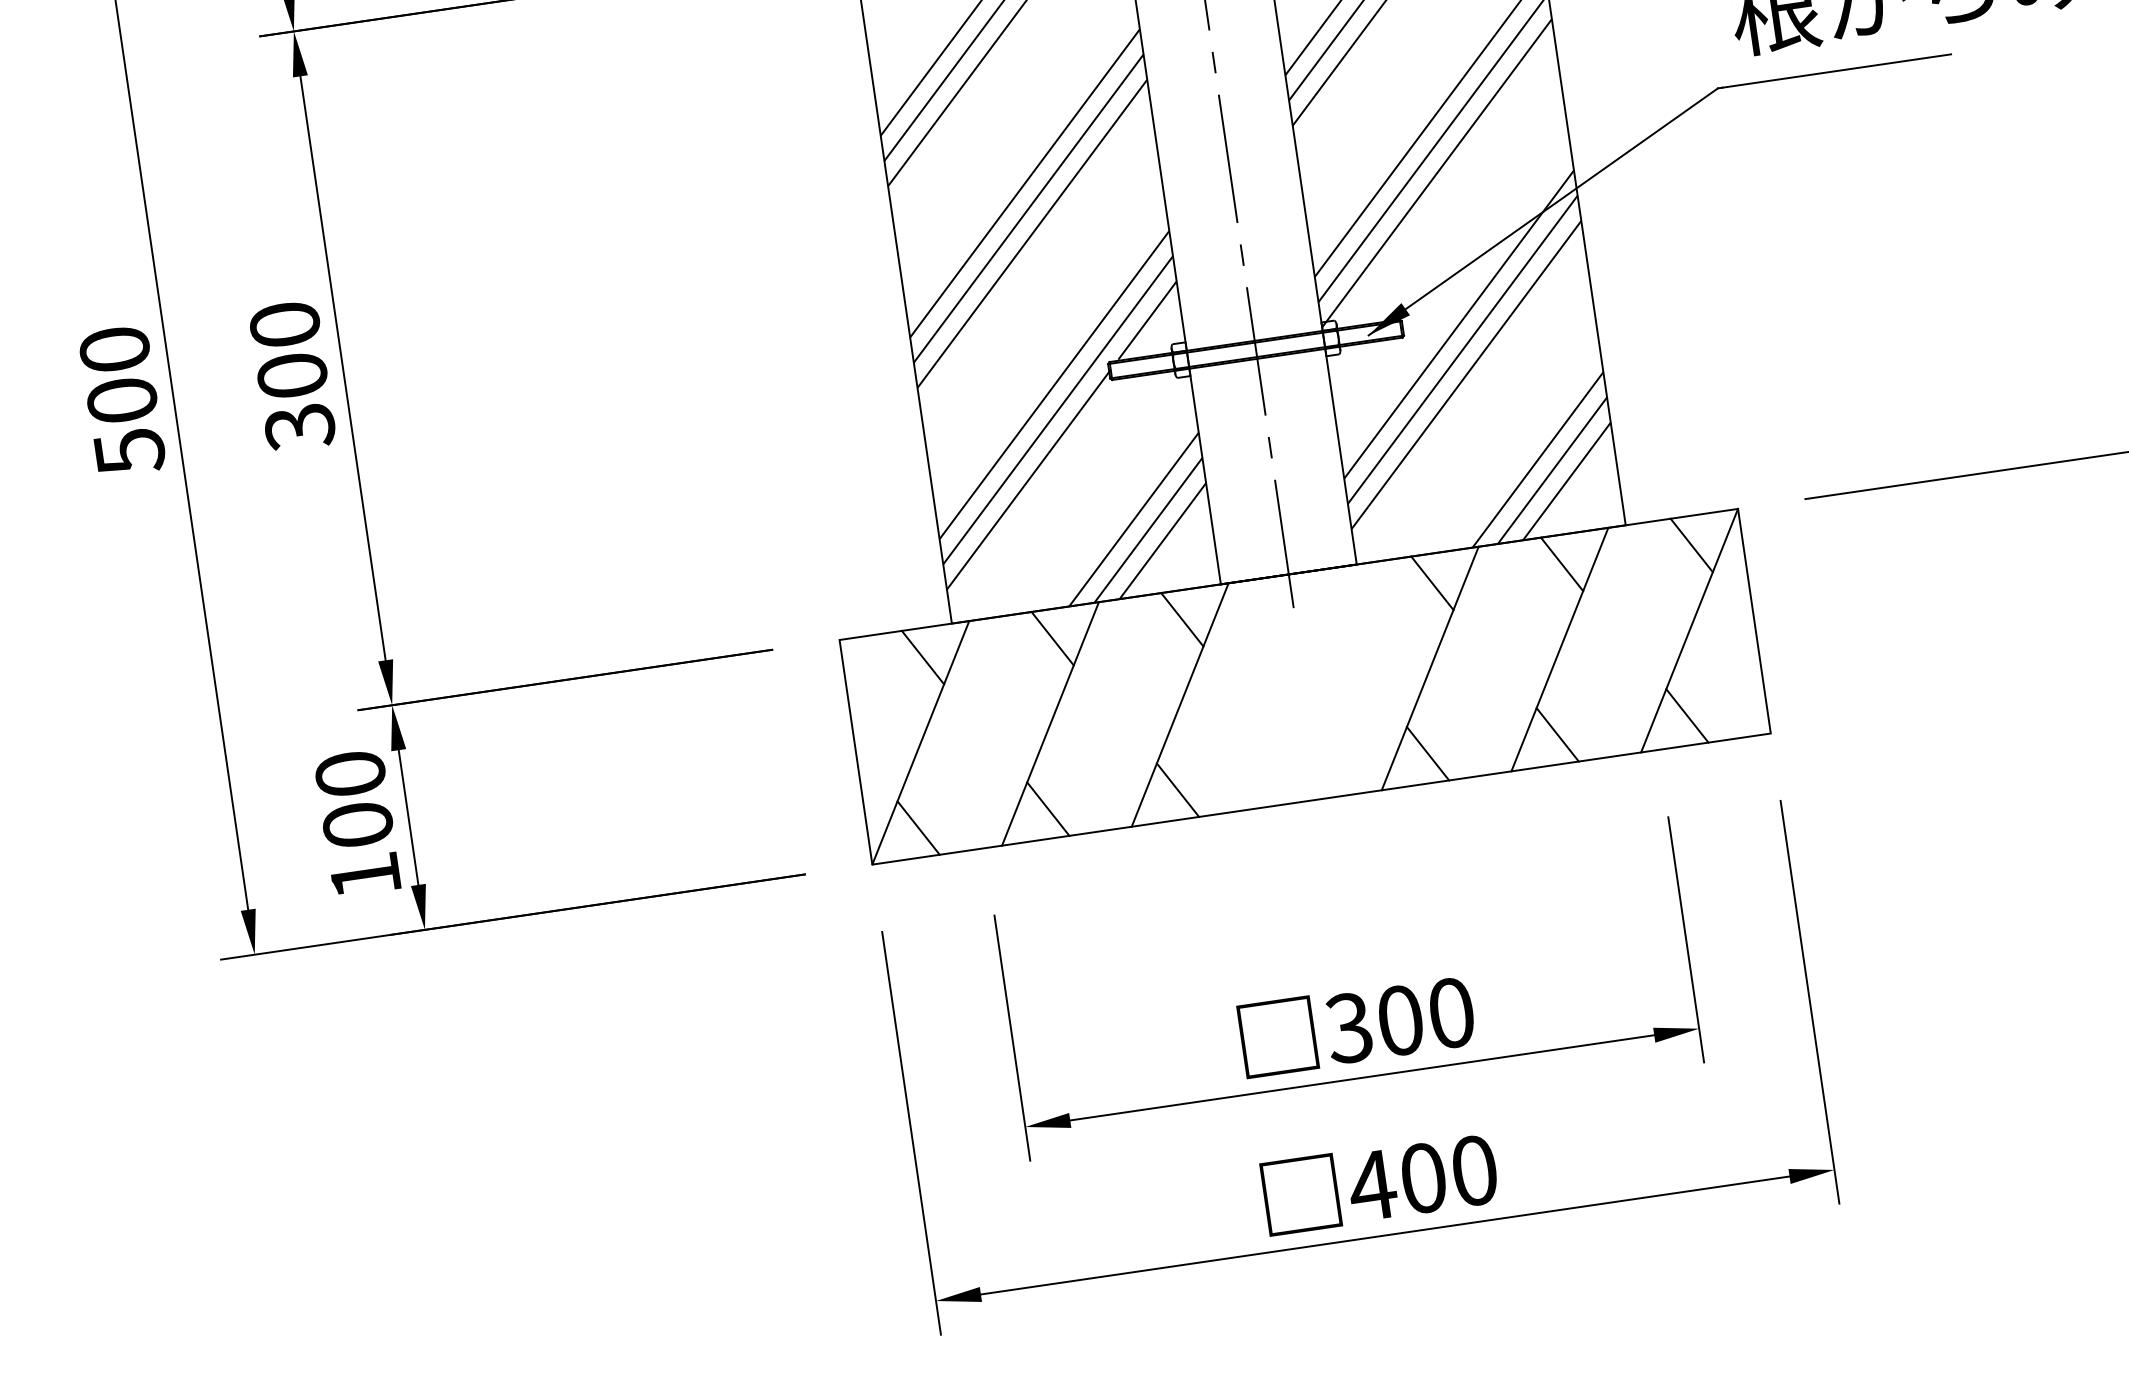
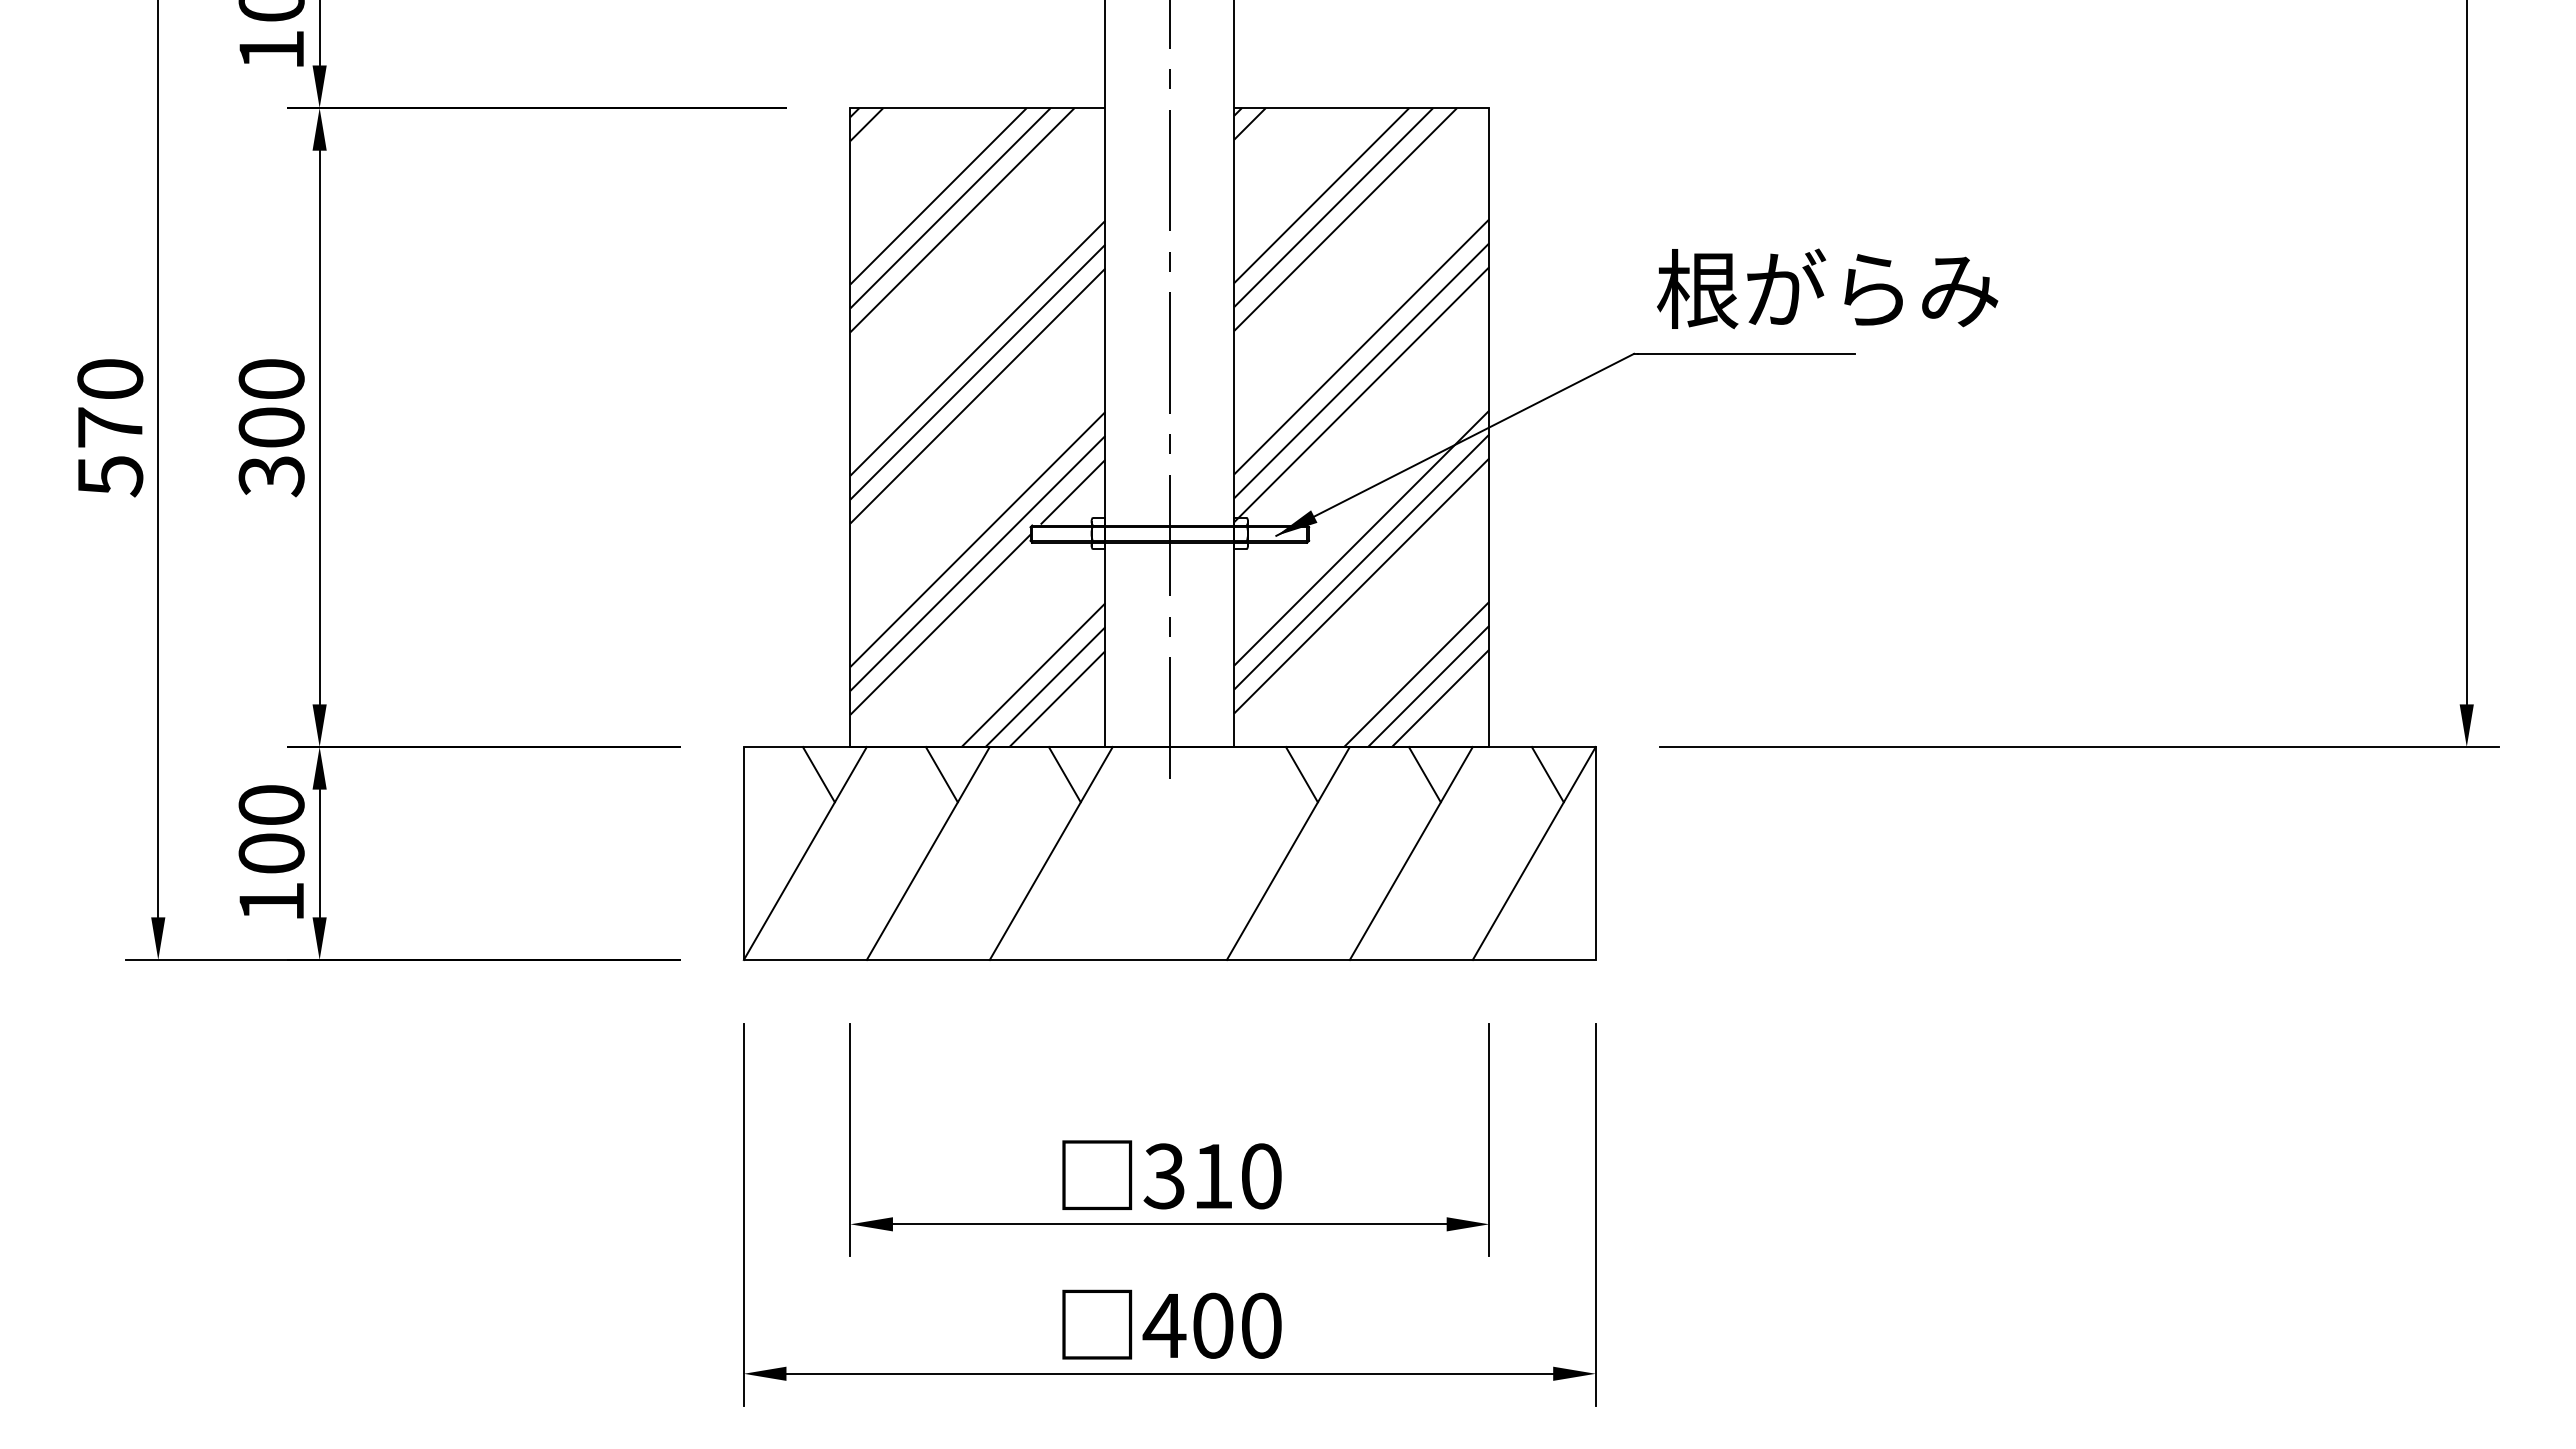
text: (122, 400) -> (110, 427), 500 -> 570
line: (1687, 715) -> (1520, 931), removed
line: (1557, 733) -> (1397, 931), removed
line: (1427, 752) -> (1274, 931), removed
line: (1177, 789) -> (1037, 931), removed
line: (1047, 808) -> (914, 931), removed
line: (918, 827) -> (791, 931), removed
text: (1400, 1020) -> (1213, 1176), 300 -> 310

